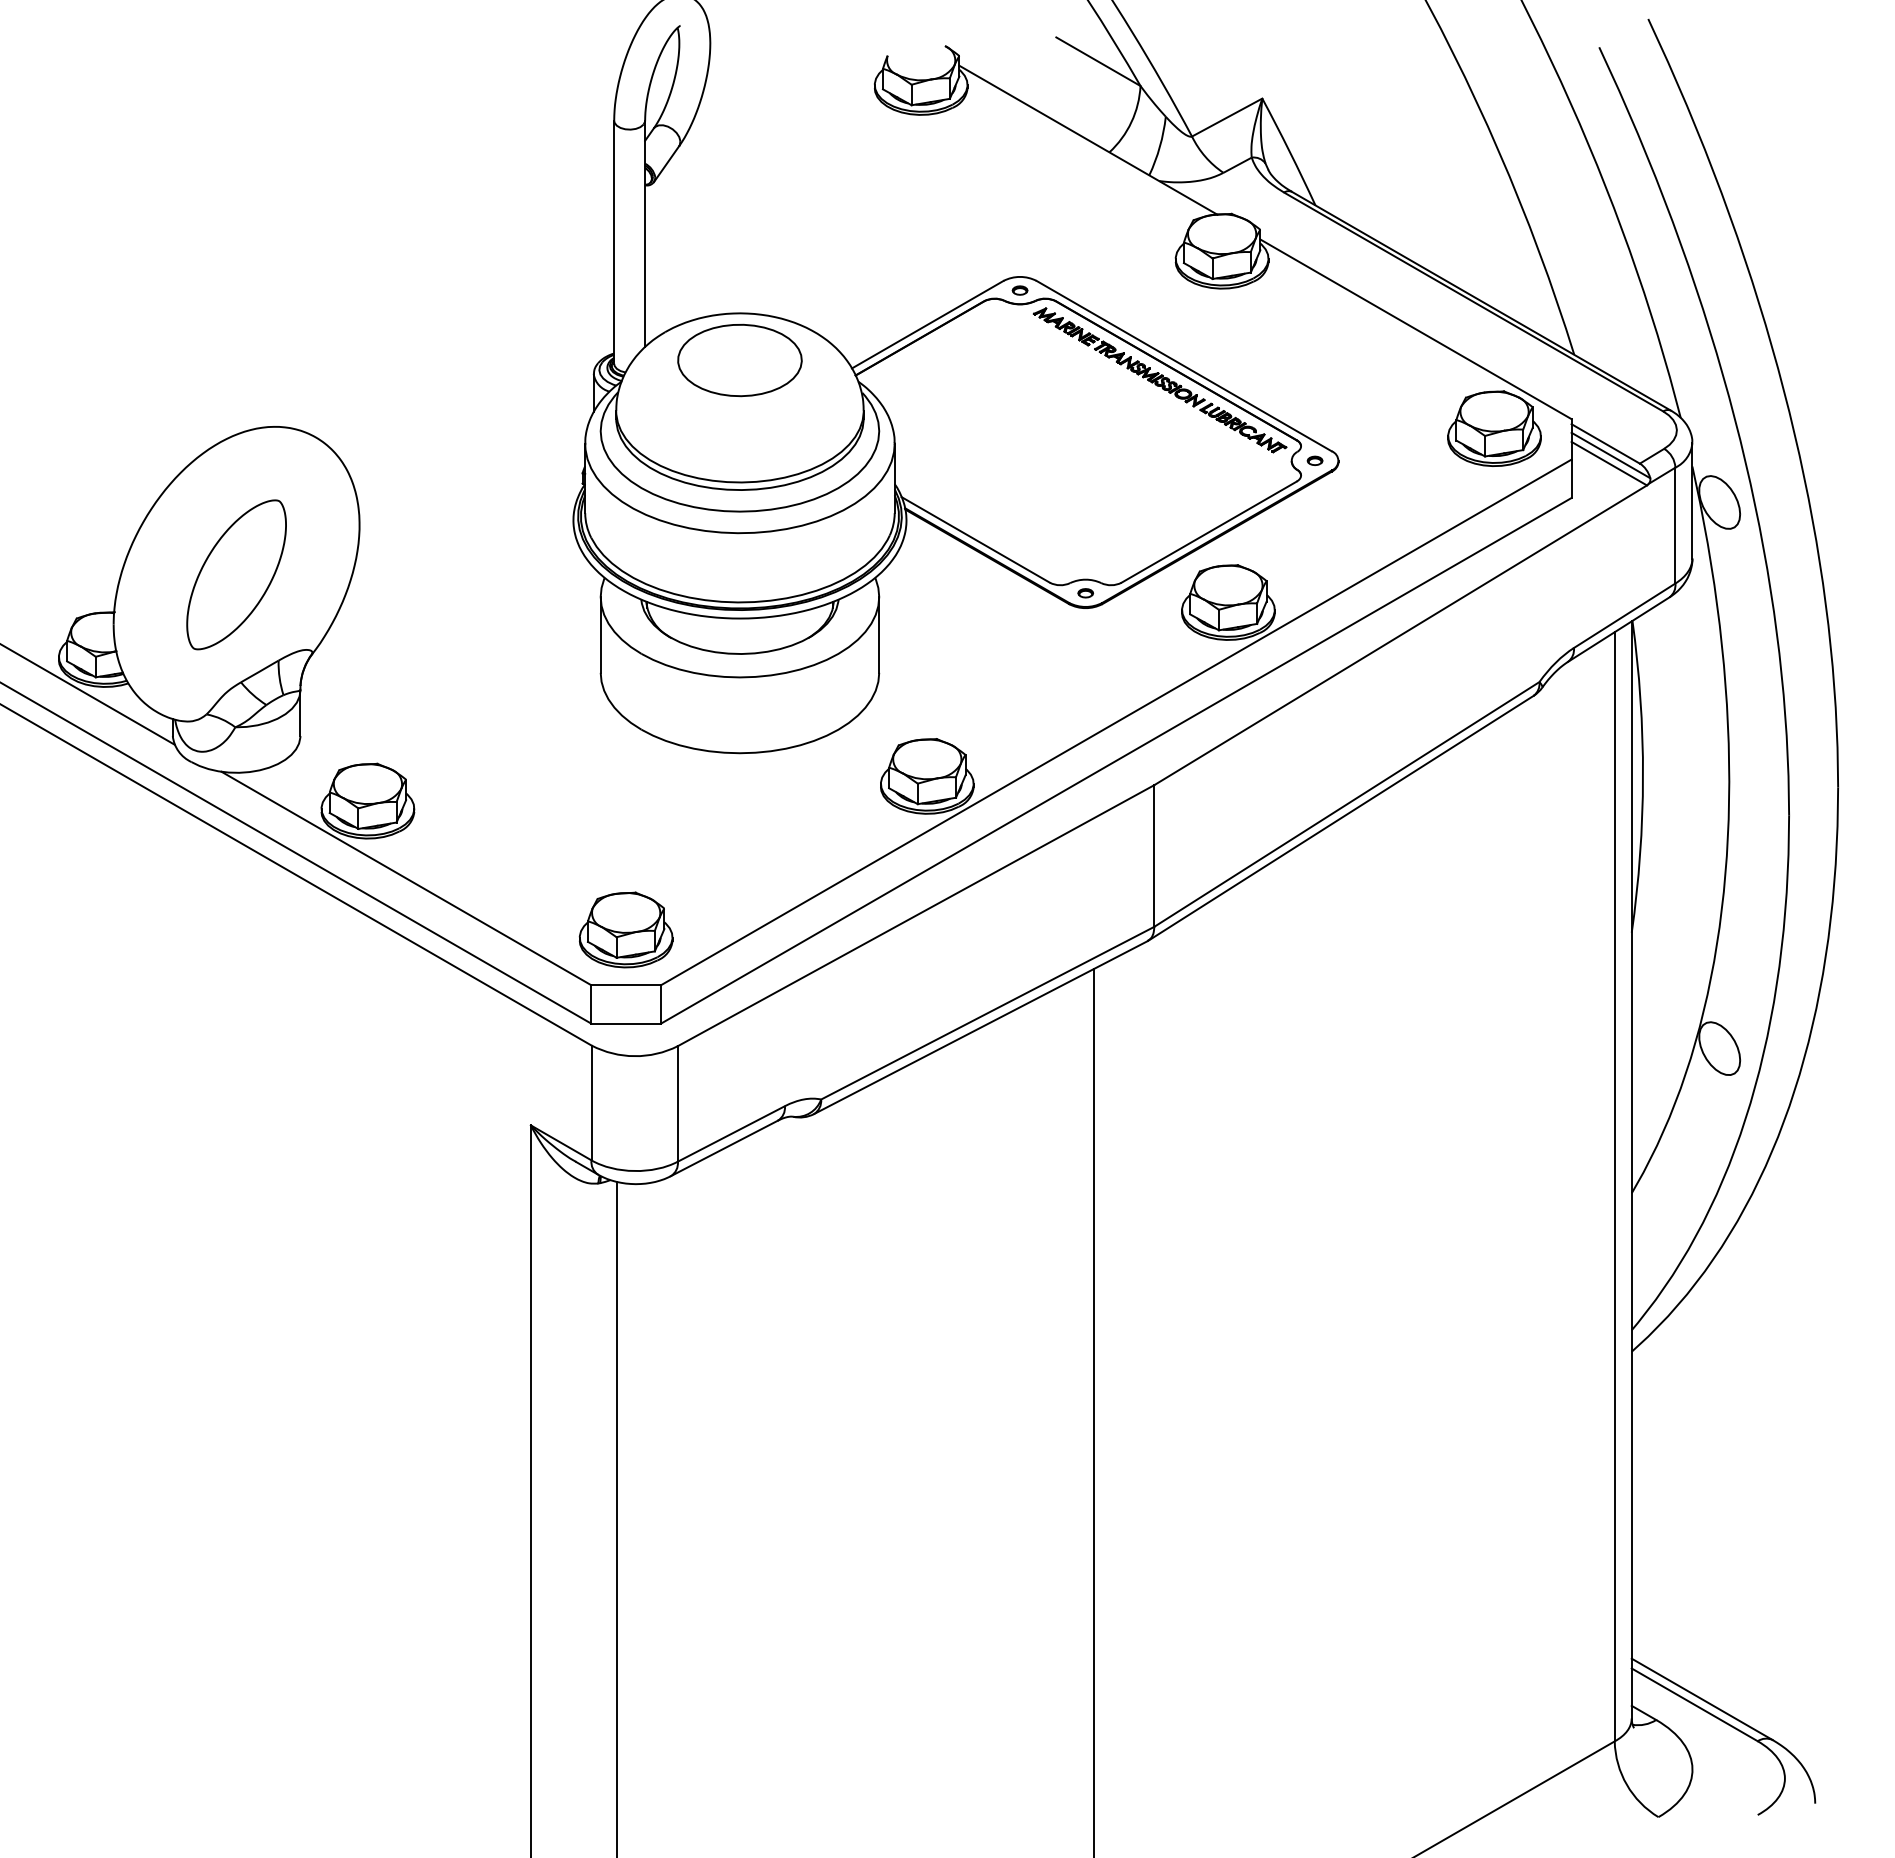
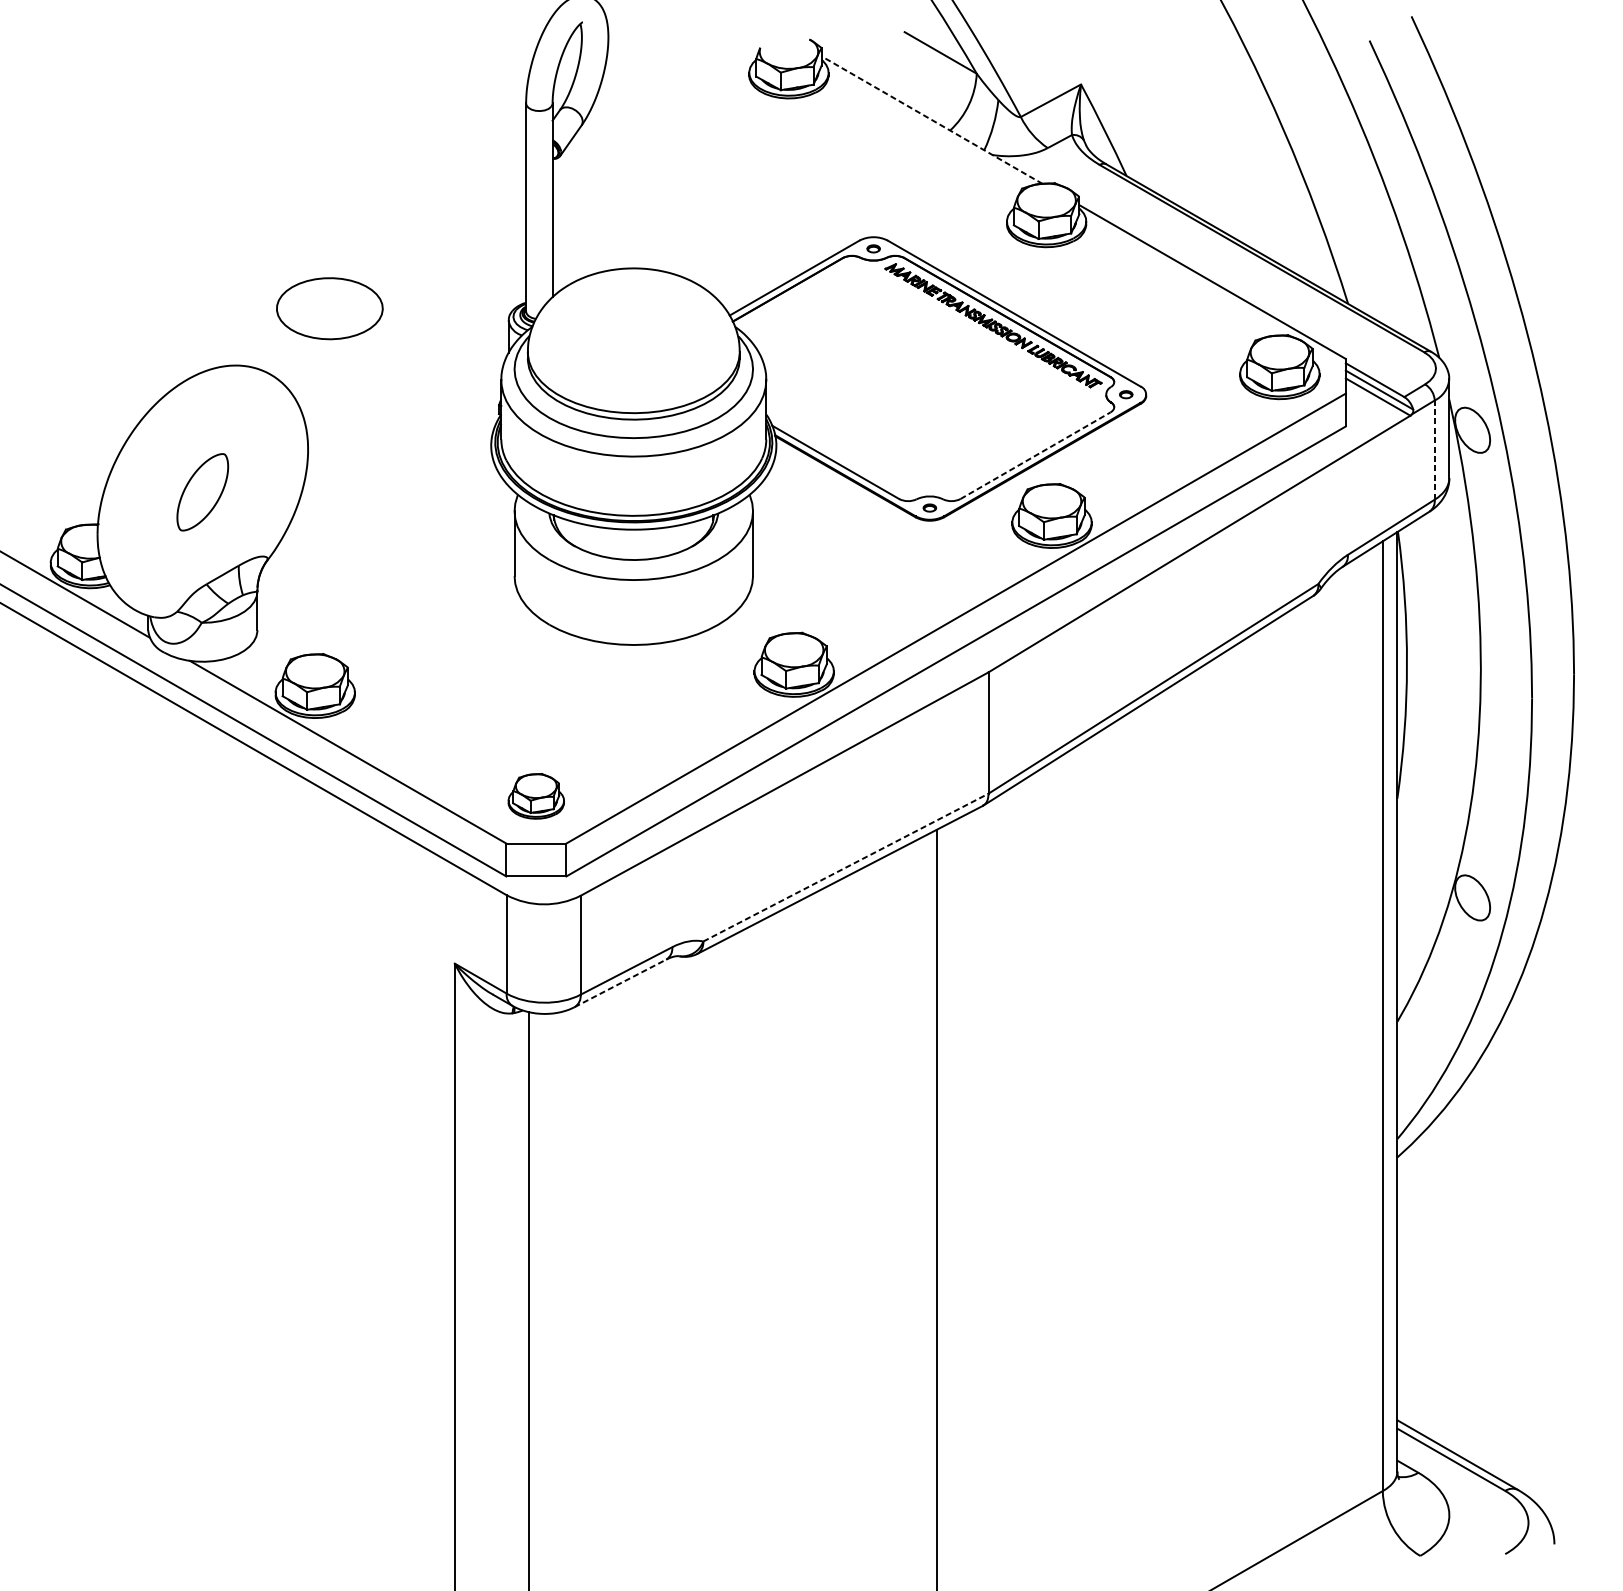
line: (1088, 140) -> (932, 120), solid -> dashed
part: (739, 360) -> (329, 308), moved
line: (1675, 525) -> (1434, 450), solid -> dashed
line: (1209, 531) -> (1035, 455), solid -> dashed
part: (236, 574) -> (202, 491), size x0.6
part: (625, 929) -> (535, 795), size x0.7
line: (987, 1013) -> (845, 867), solid -> dashed
line: (724, 1148) -> (620, 983), solid -> dashed

